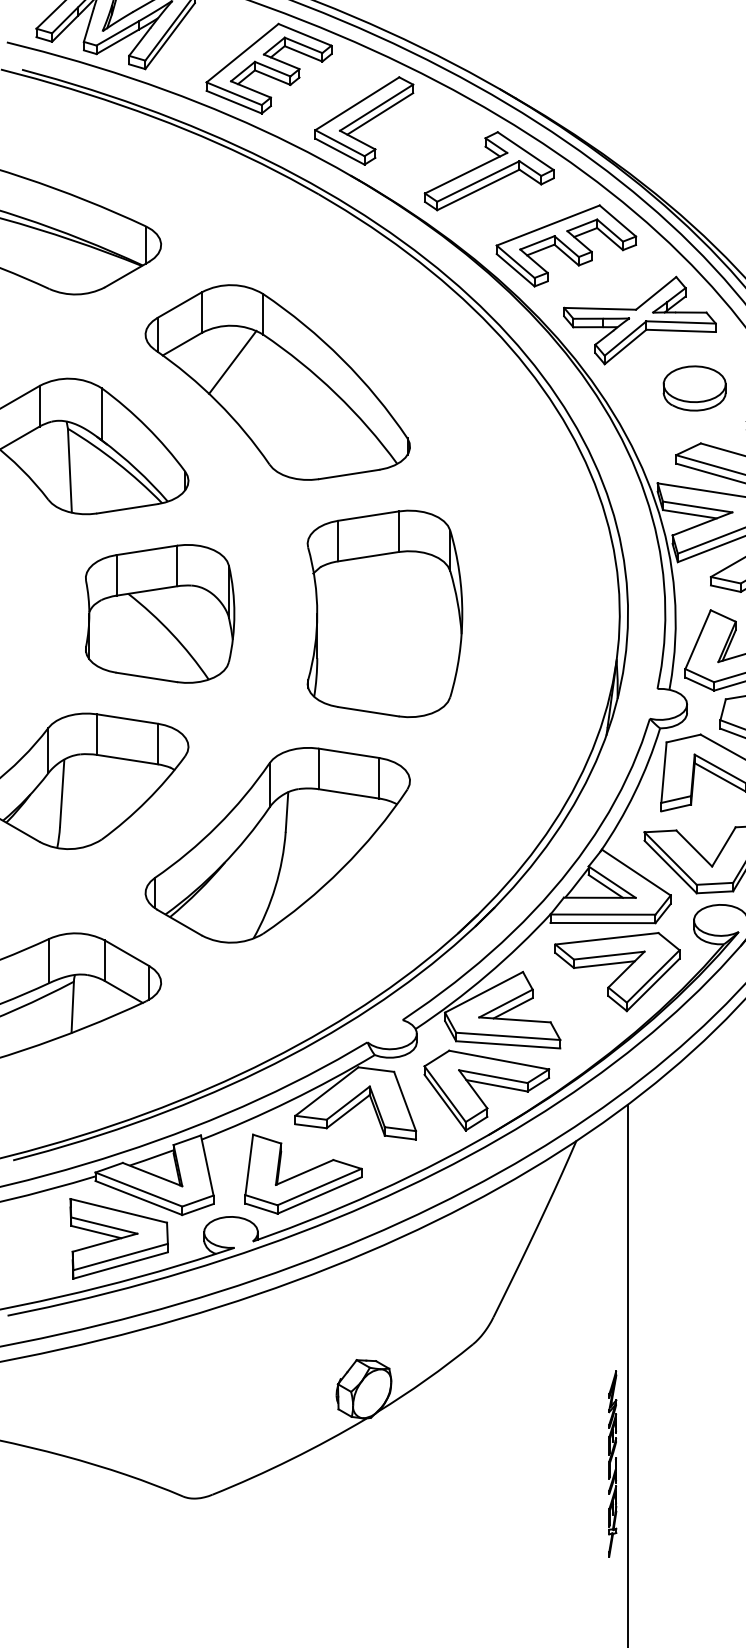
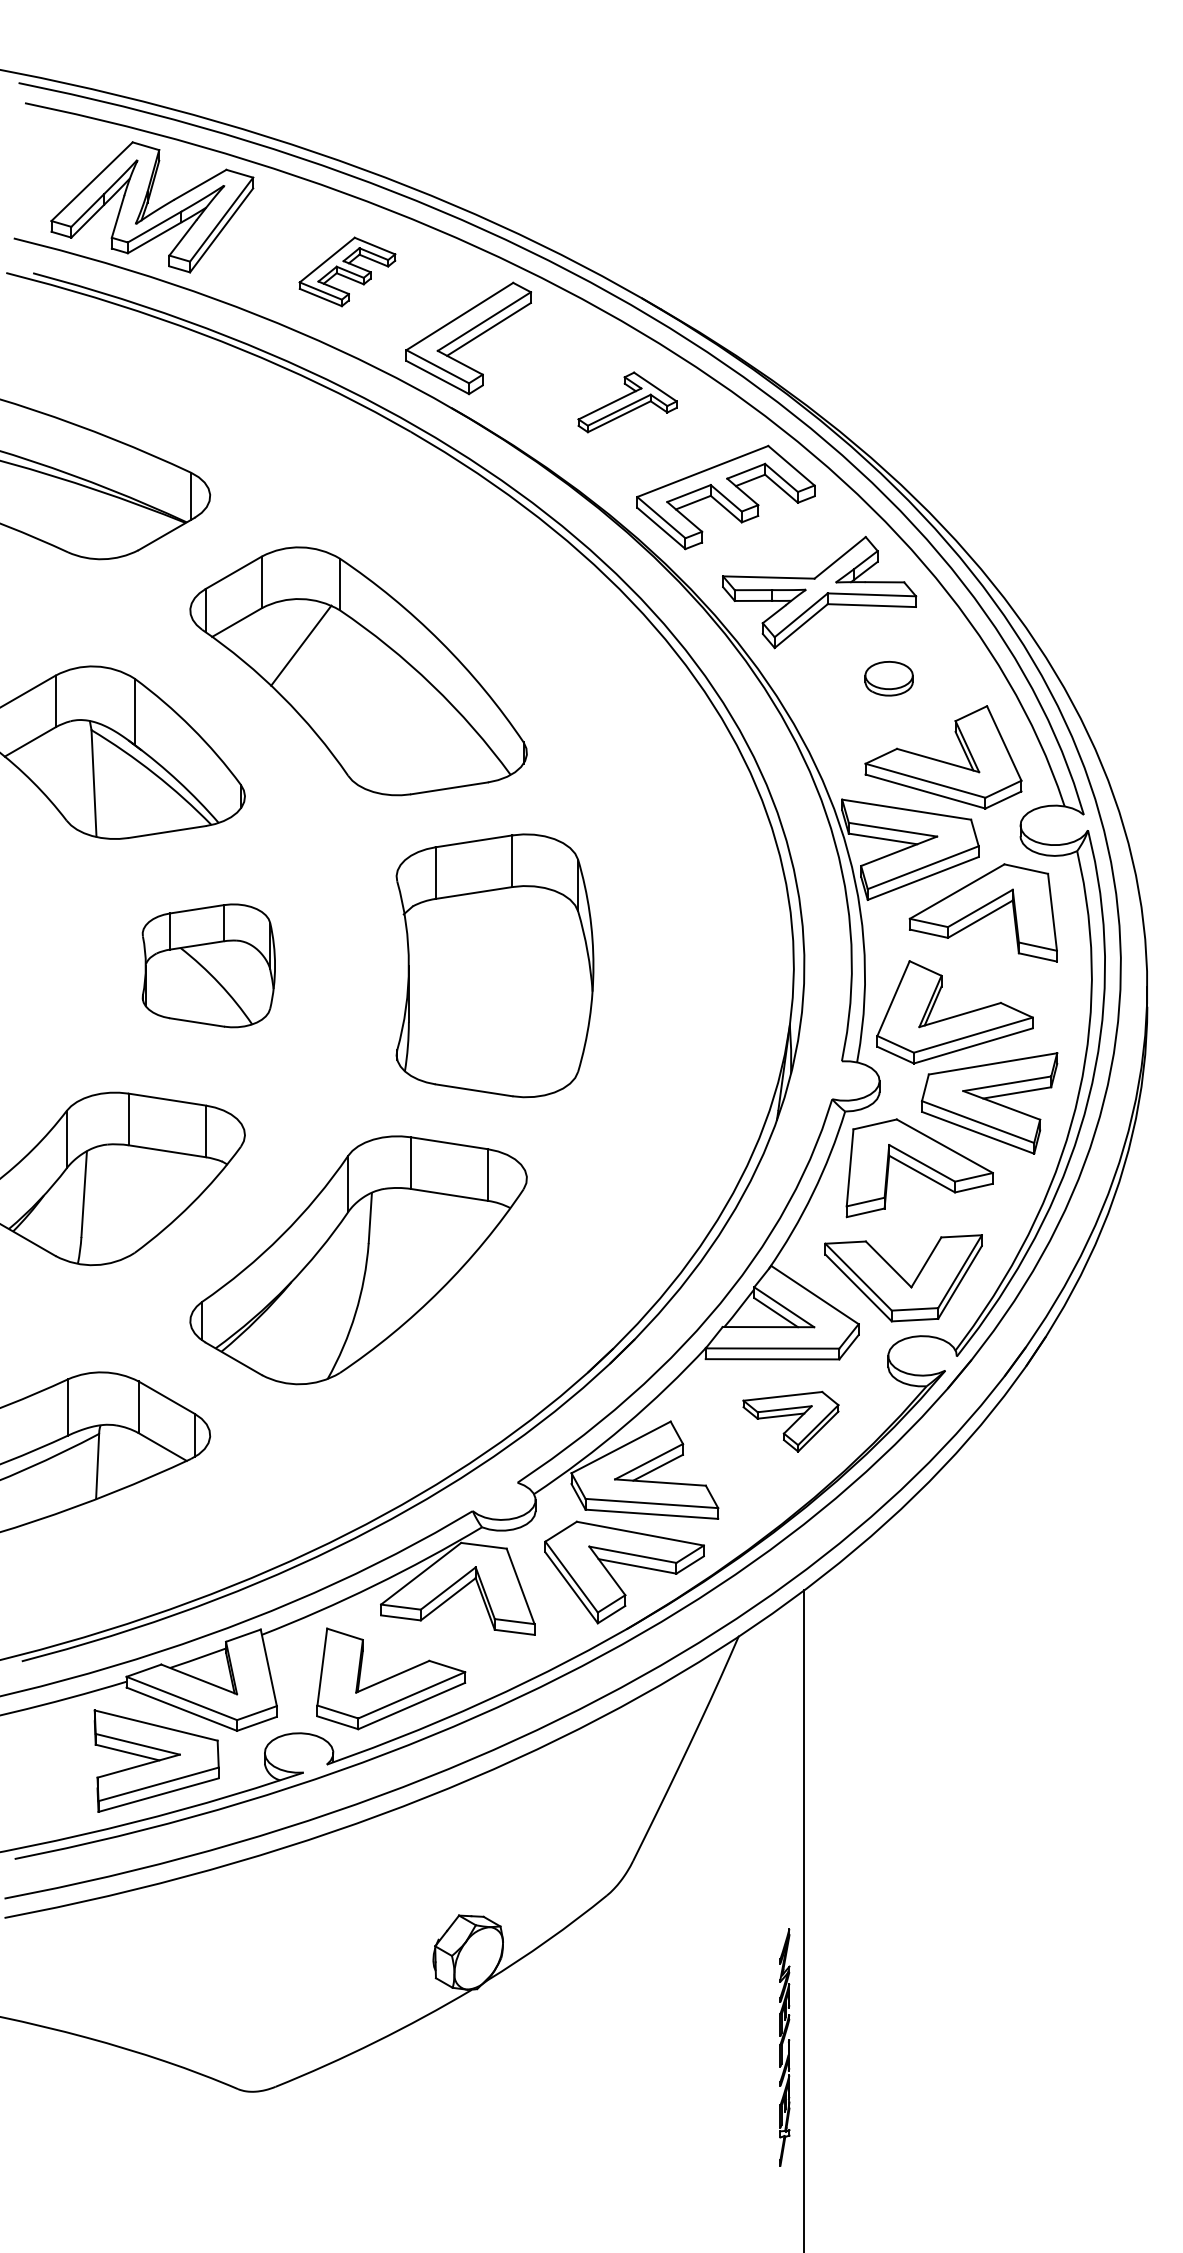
part: (269, 68) -> (347, 271), size x0.6
part: (489, 171) -> (627, 402), size x0.6
part: (694, 388) -> (888, 678), size x0.6
part: (159, 613) -> (208, 965), size x0.7
part: (617, 971) -> (790, 1421), size x0.6

